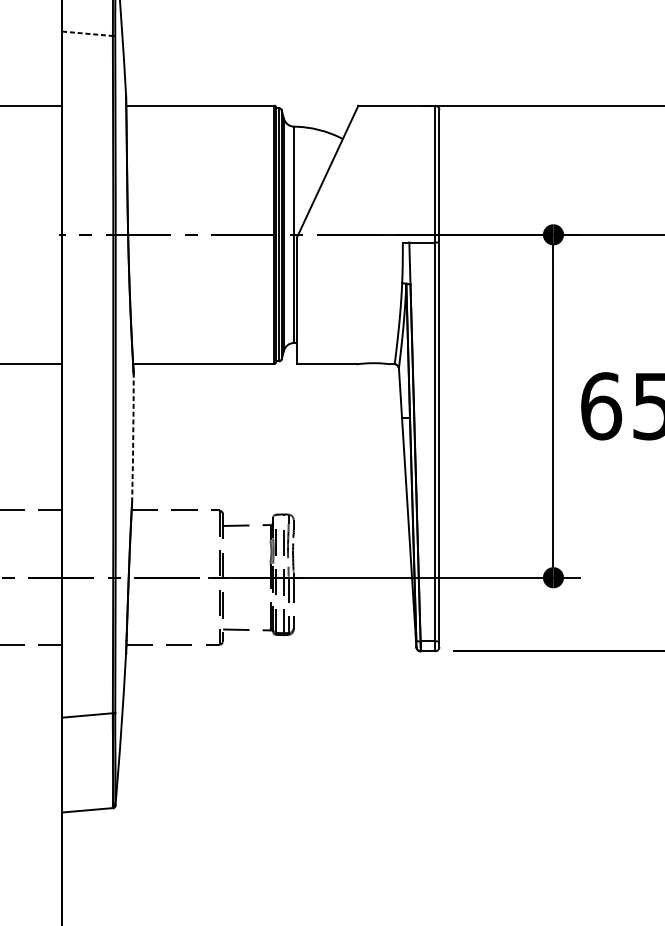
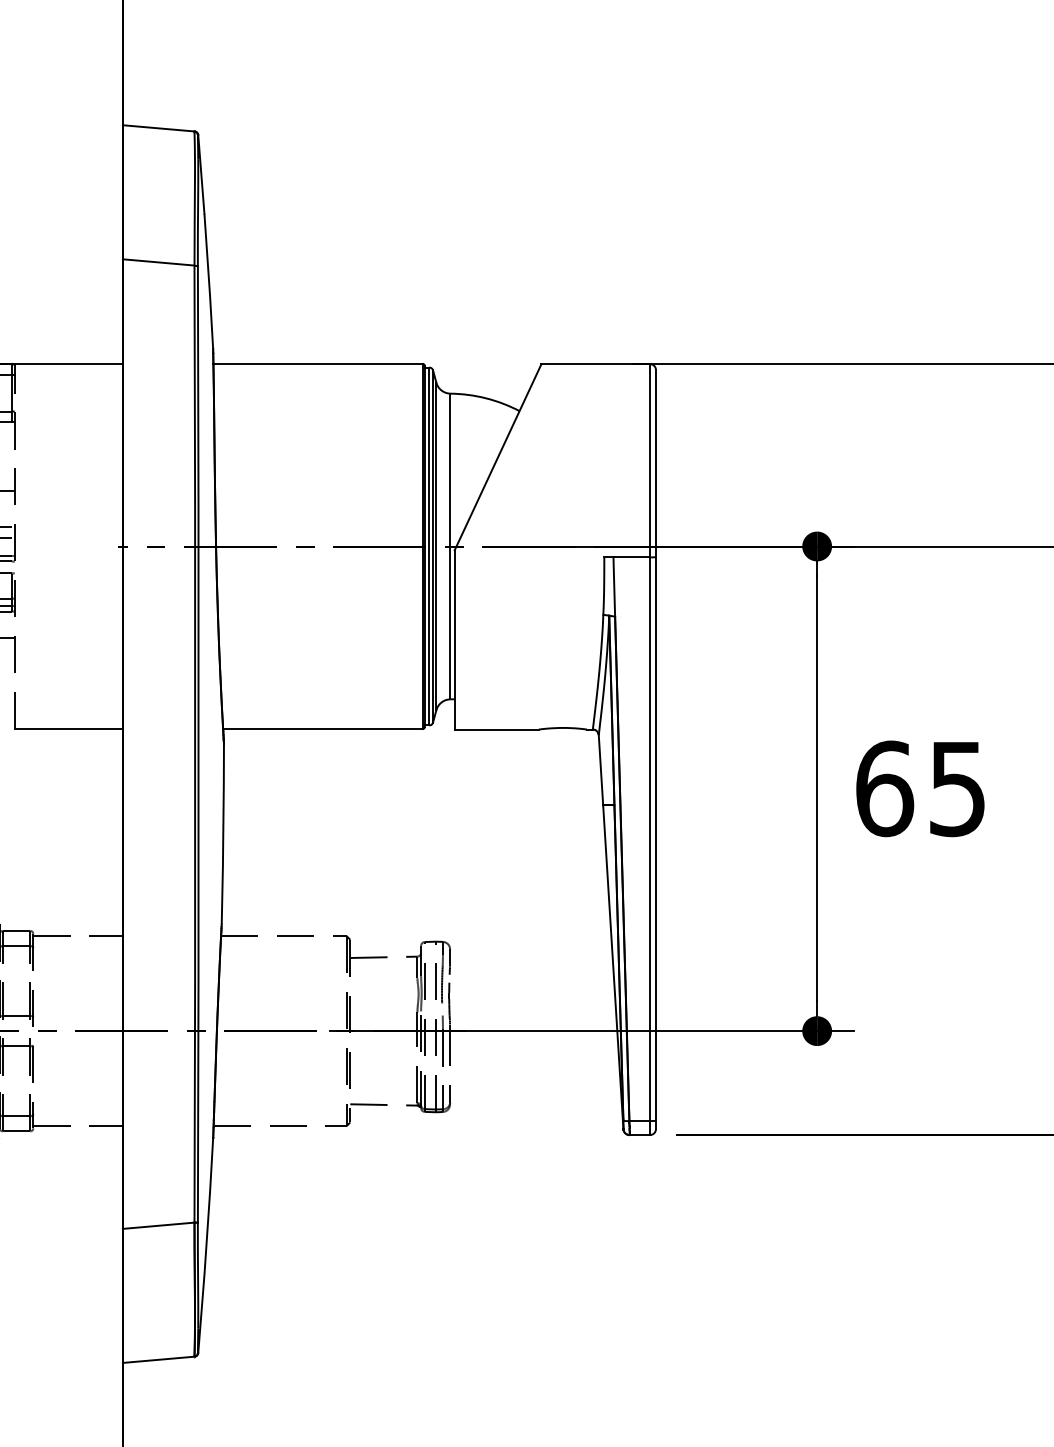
line: (87, 33) -> (158, 262), dashed -> solid
line: (133, 437) -> (223, 833), dashed -> solid

